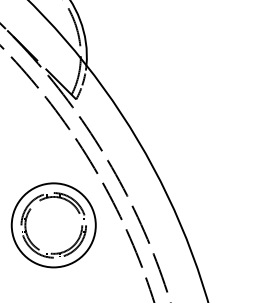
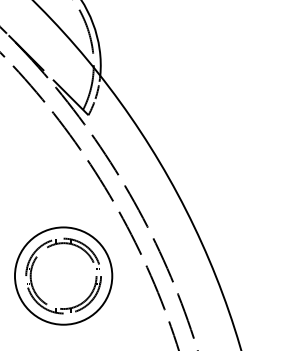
part: (53, 225) -> (63, 276), moved

